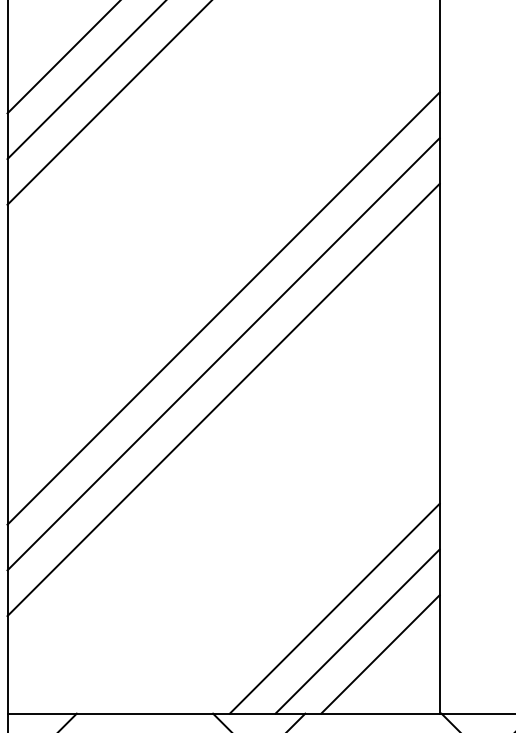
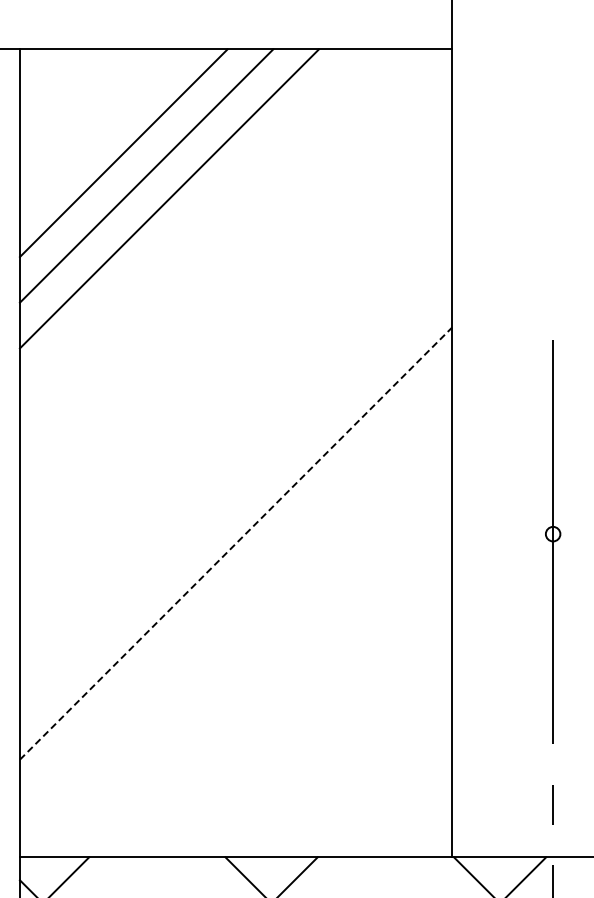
line: (223, 308) -> (235, 452), removed
line: (223, 353) -> (235, 497), removed
line: (224, 399) -> (236, 543), solid -> dashed
line: (335, 608) -> (347, 752), removed
line: (357, 631) -> (369, 775), removed
line: (380, 653) -> (392, 797), removed

